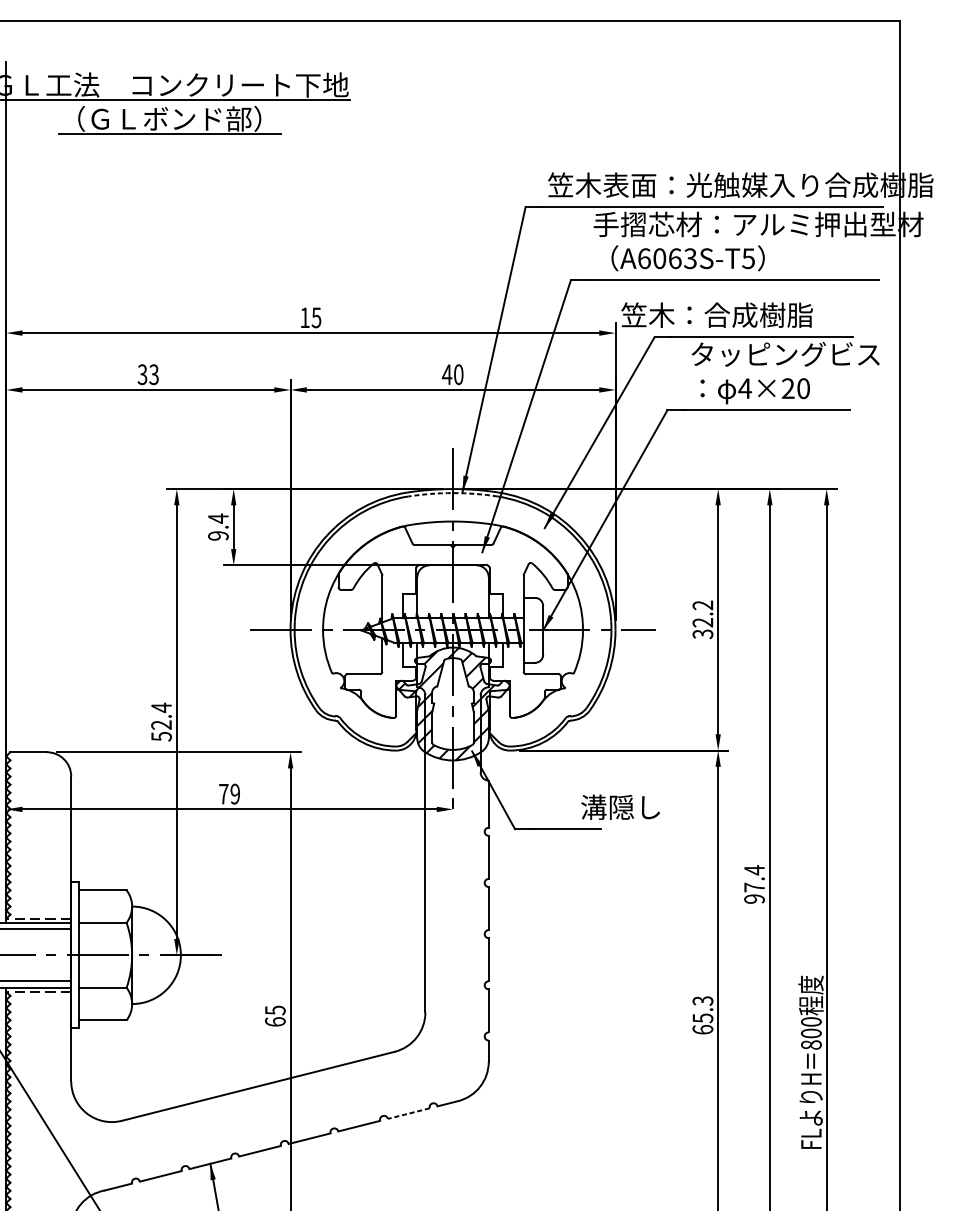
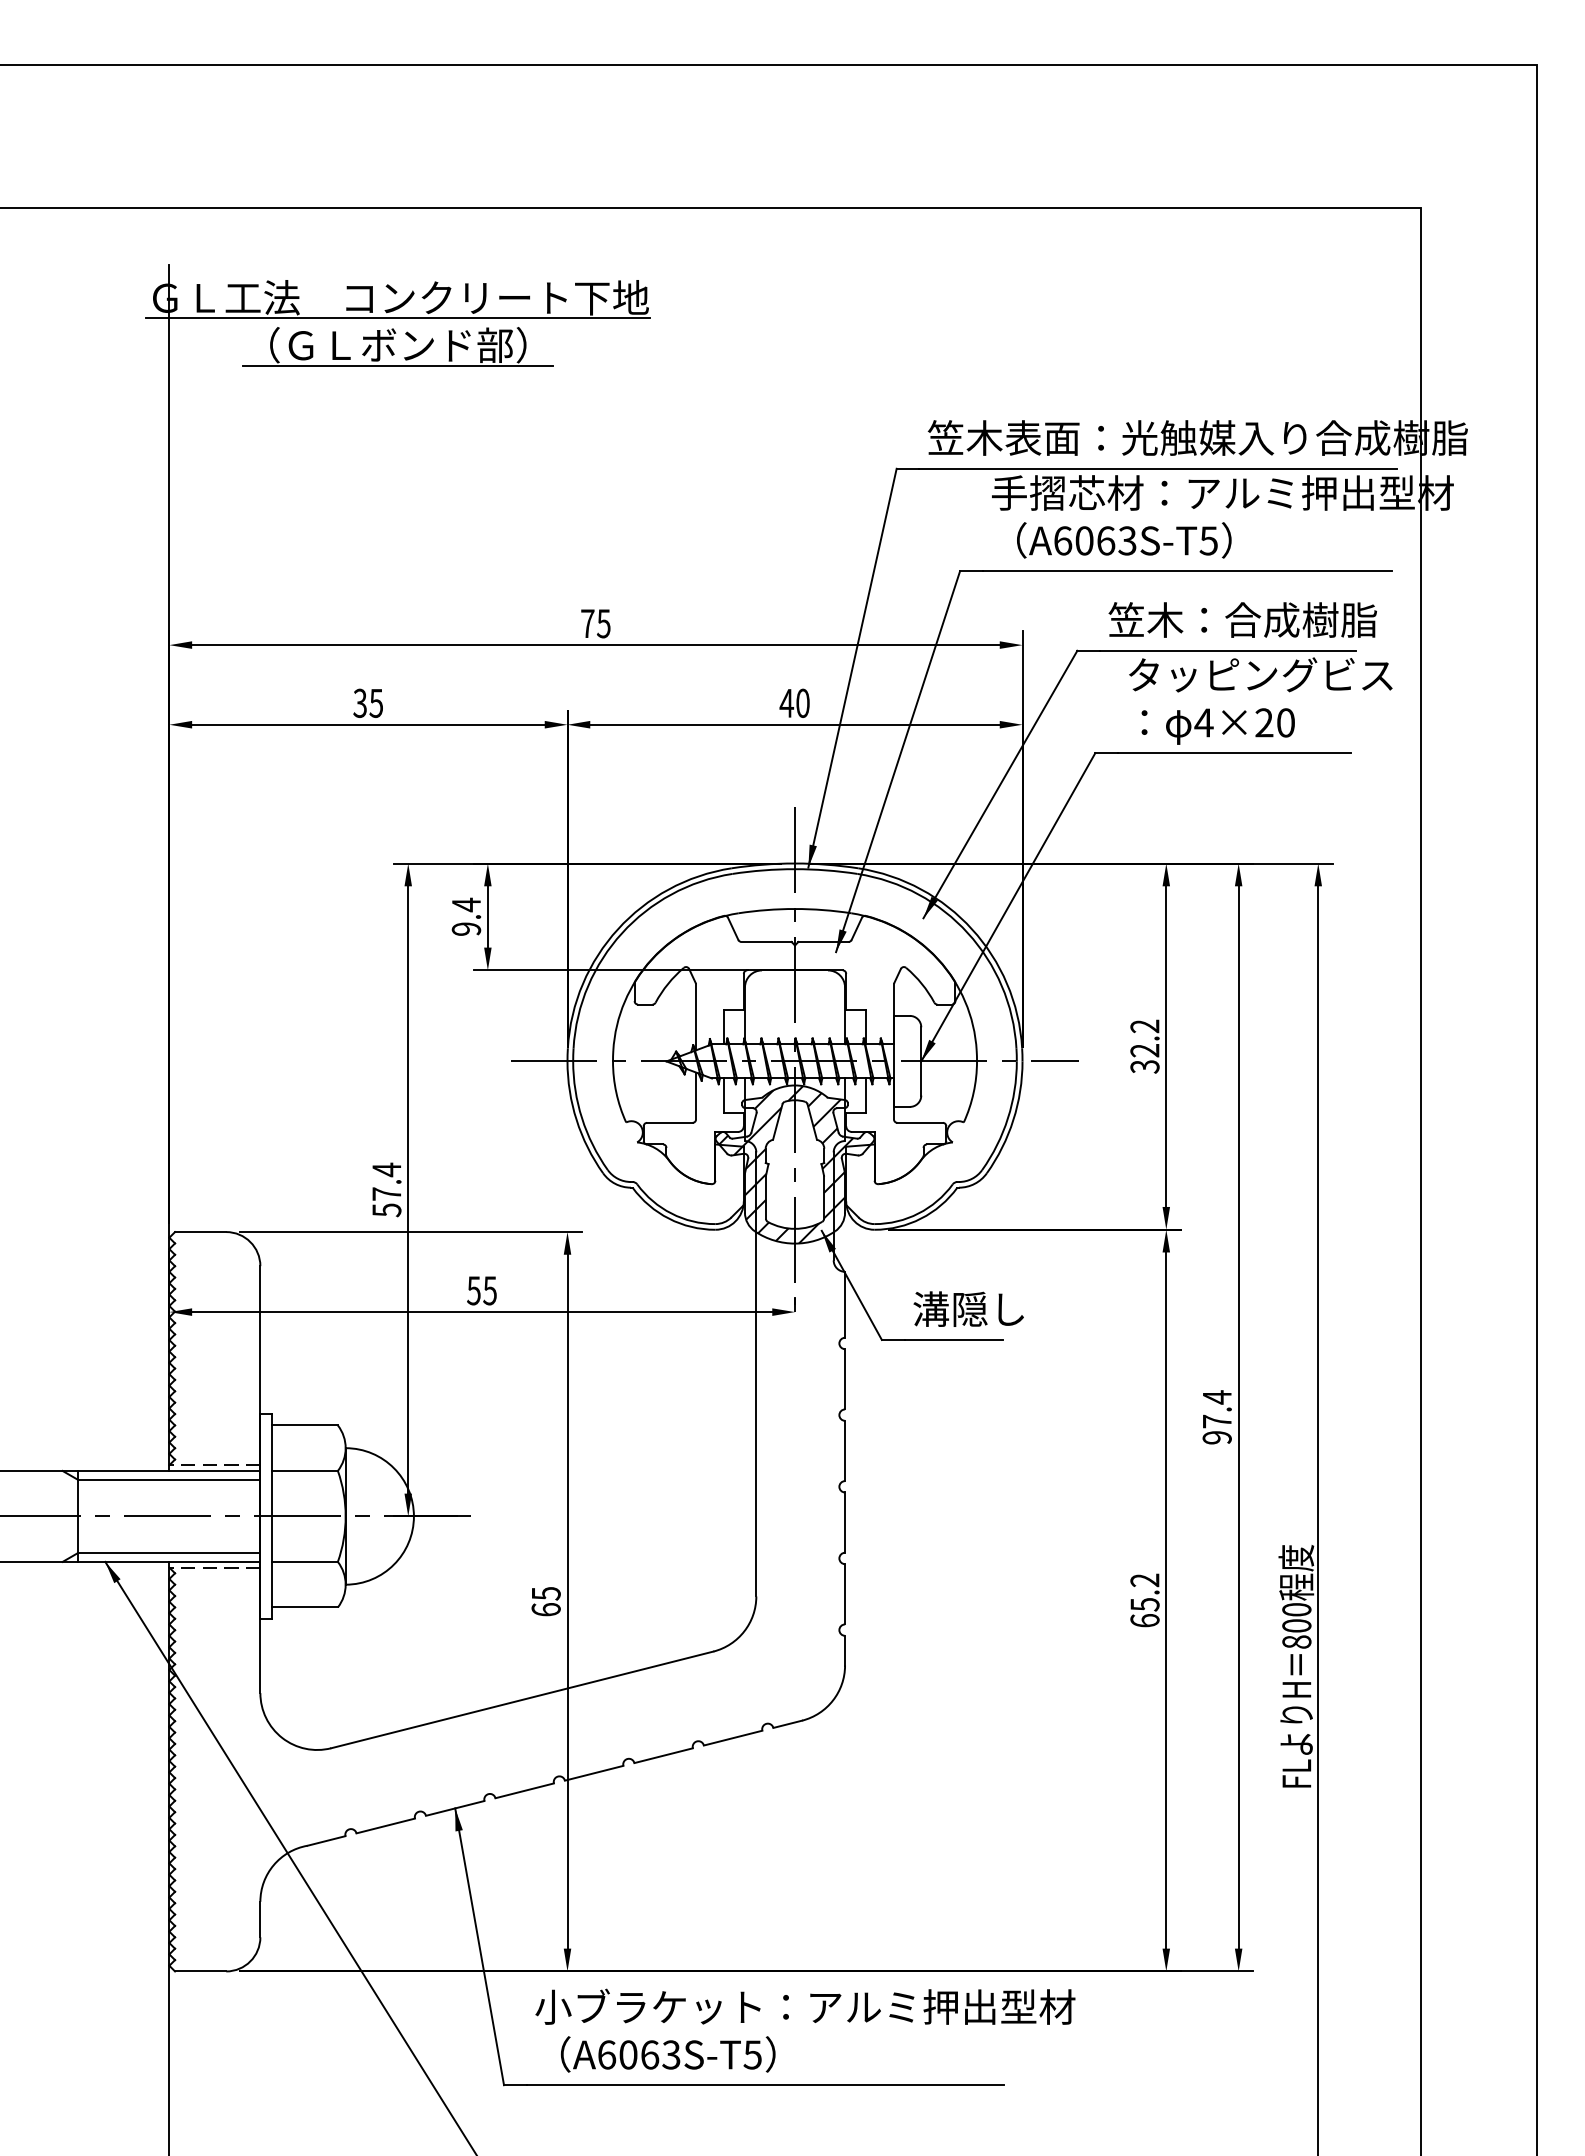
text: (716, 314) -> (1242, 619), moved
text: (304, 317) -> (587, 623), 15 -> 75
text: (153, 374) -> (375, 702), 33 -> 35
arc: (453, 493) -> (795, 869), dashed -> solid
text: (161, 724) -> (386, 1193), 52.4 -> 57.4
text: (229, 793) -> (481, 1290), 79 -> 55
text: (620, 806) -> (968, 1308), moved
text: (702, 1001) -> (1144, 1580), 65.3 -> 65.2
line: (408, 1113) -> (732, 1738), dashed -> solid

